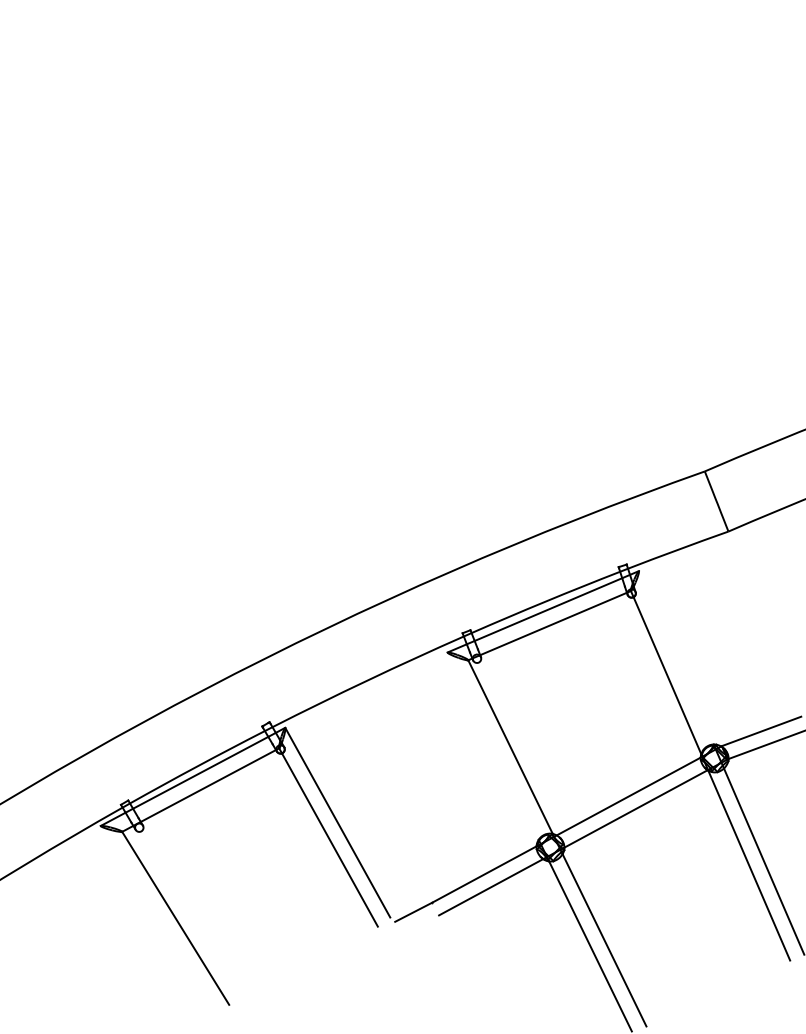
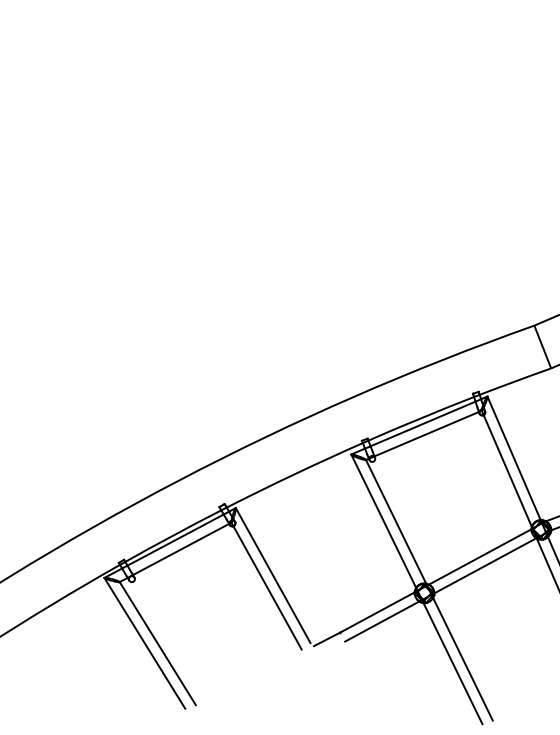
line: (676, 657) -> (514, 458), added
line: (492, 745) -> (383, 520), added
line: (157, 917) -> (144, 643), added

